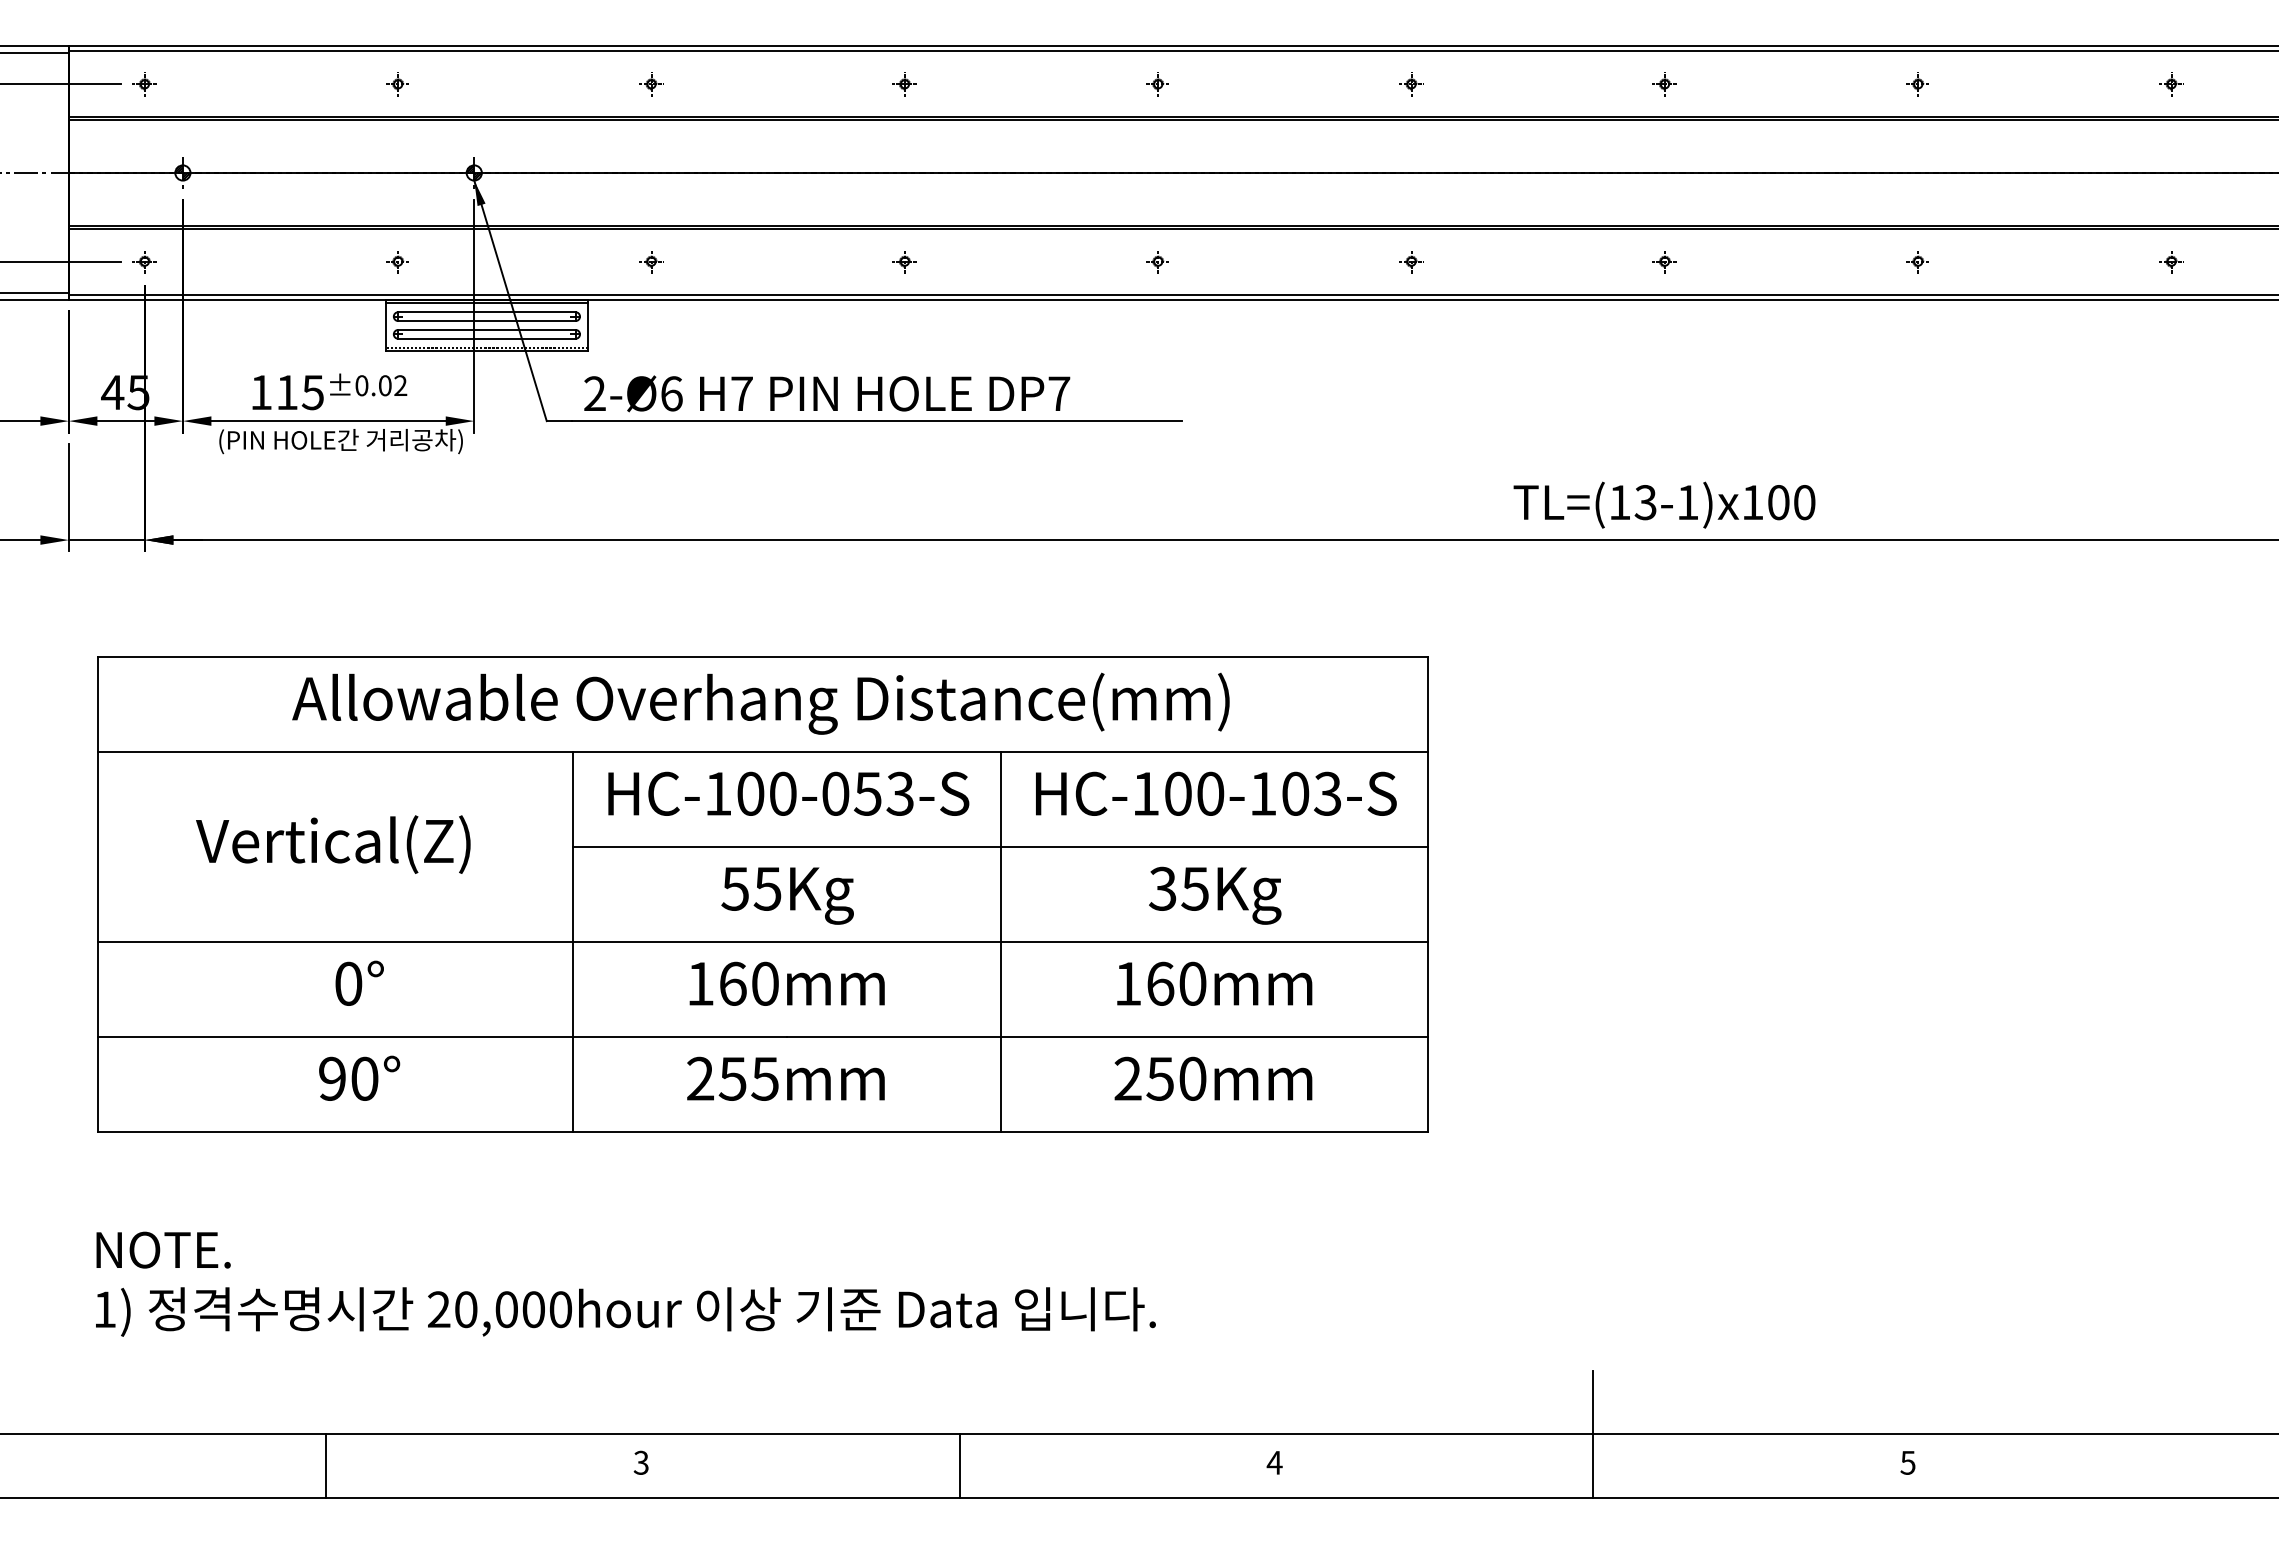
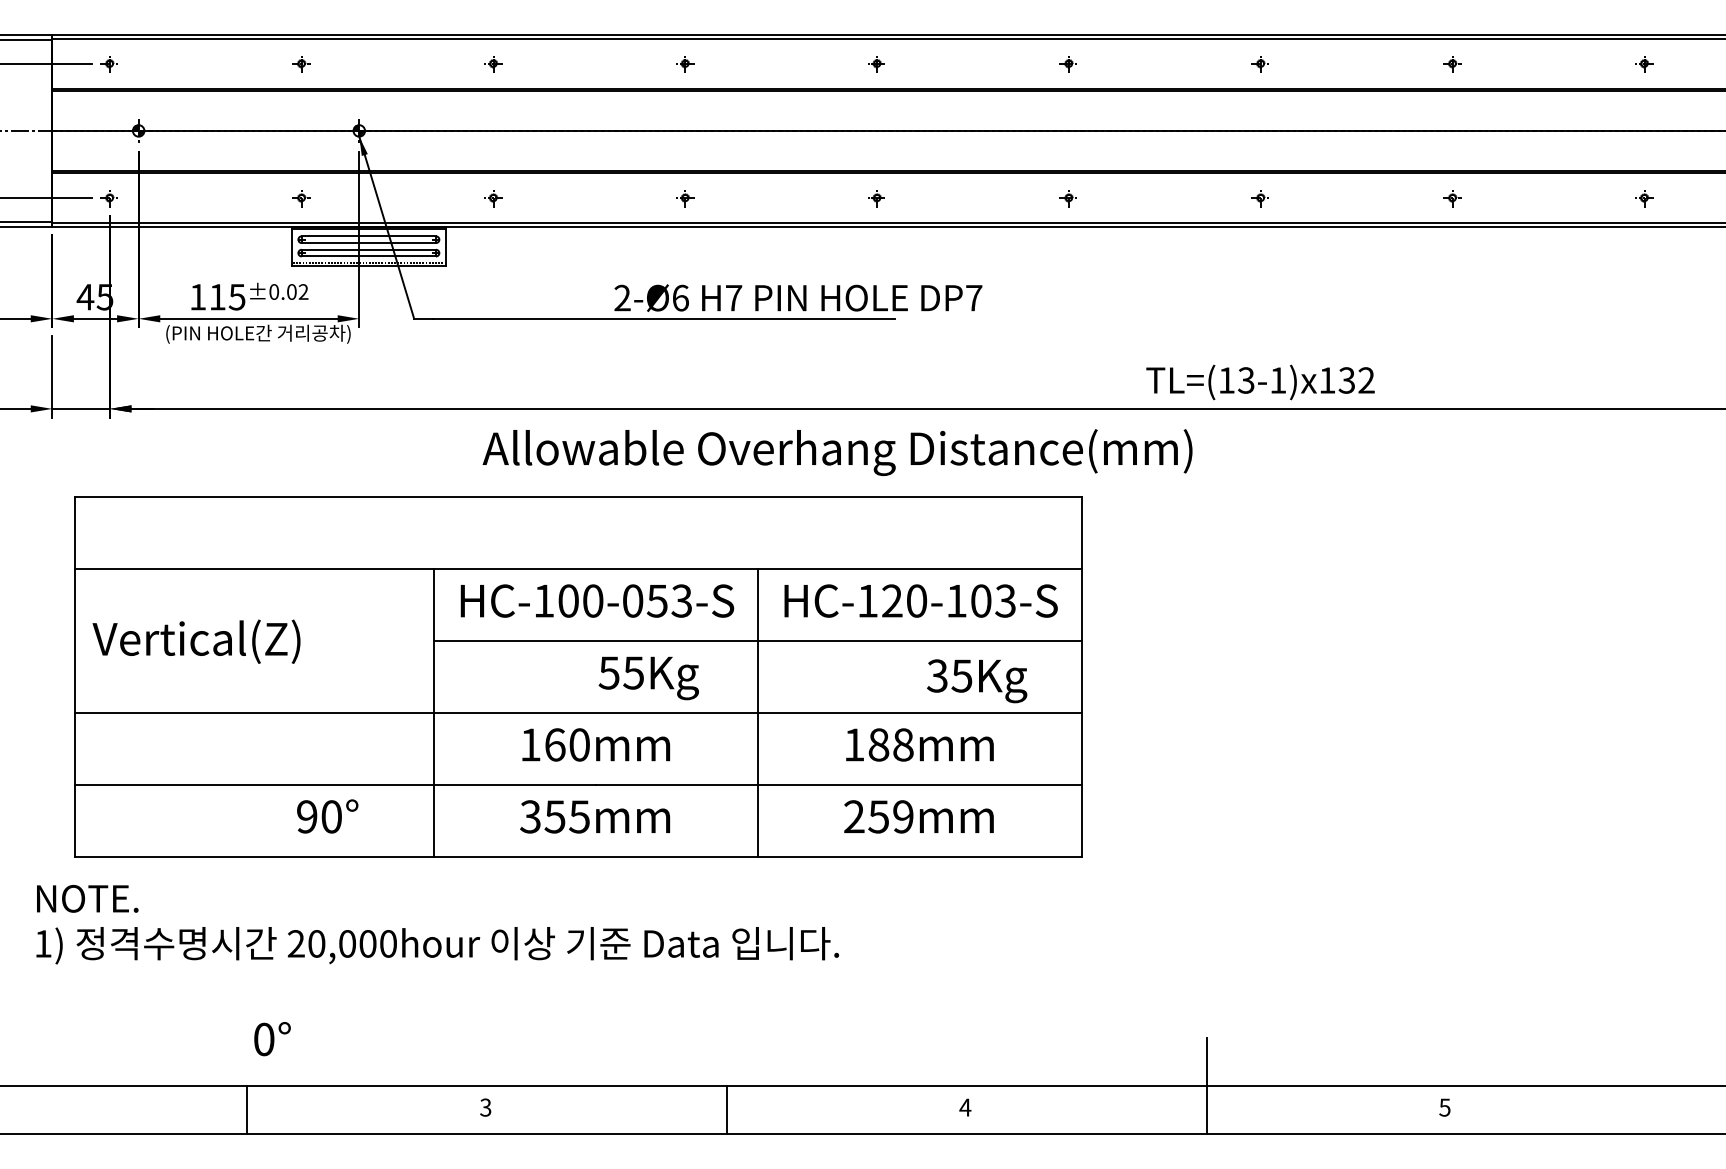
text: (827, 393) -> (798, 297), moved
text: (1791, 502) -> (1356, 380), TL=(13-1)x100 -> TL=(13-1)x132
text: (760, 703) -> (837, 452), moved
text: (1177, 793) -> (891, 600), HC-100-103-S -> HC-120-103-S
text: (333, 844) -> (196, 641), moved
text: (787, 895) -> (648, 678), moved
text: (1215, 895) -> (977, 681), moved
text: (359, 982) -> (272, 1038), moved
text: (1176, 983) -> (891, 744), 160mm -> 188mm
text: (359, 1077) -> (327, 815), moved
text: (699, 1078) -> (529, 816), 255mm -> 355mm
text: (1192, 1078) -> (903, 816), 250mm -> 259mm
text: (625, 1283) -> (437, 924), moved

